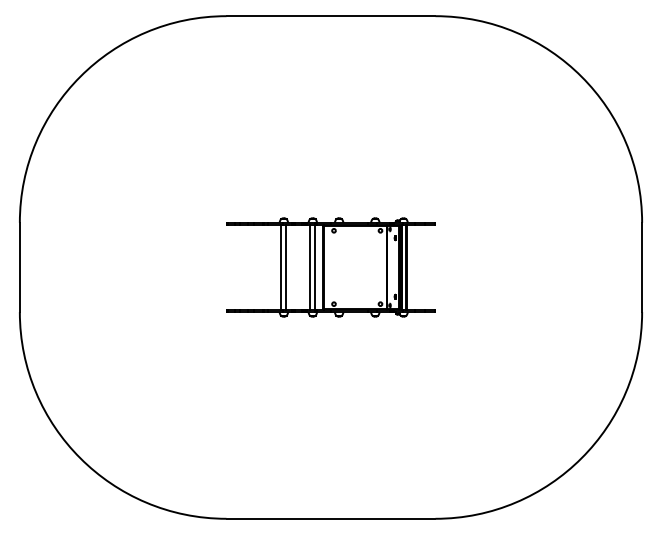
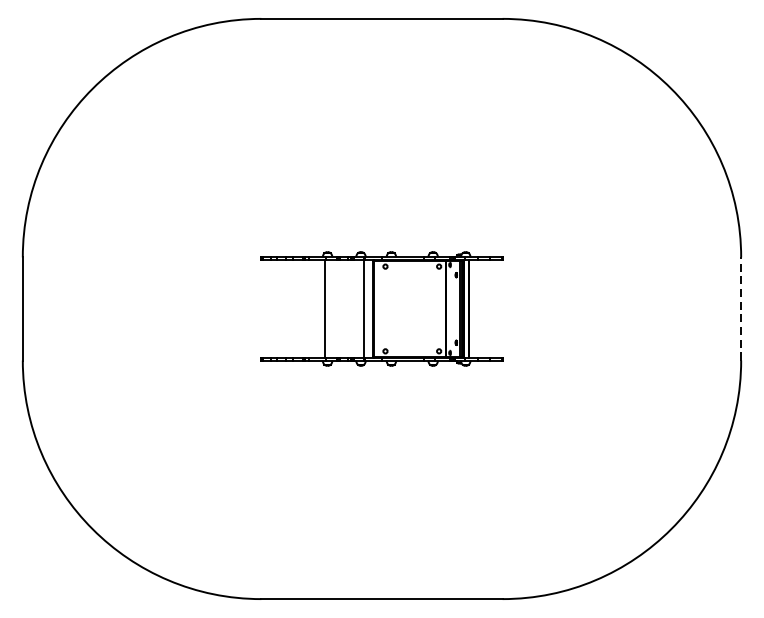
line: (286, 267) -> (330, 309), removed
line: (310, 267) -> (358, 309), removed
line: (642, 267) -> (741, 309), solid -> dashed

